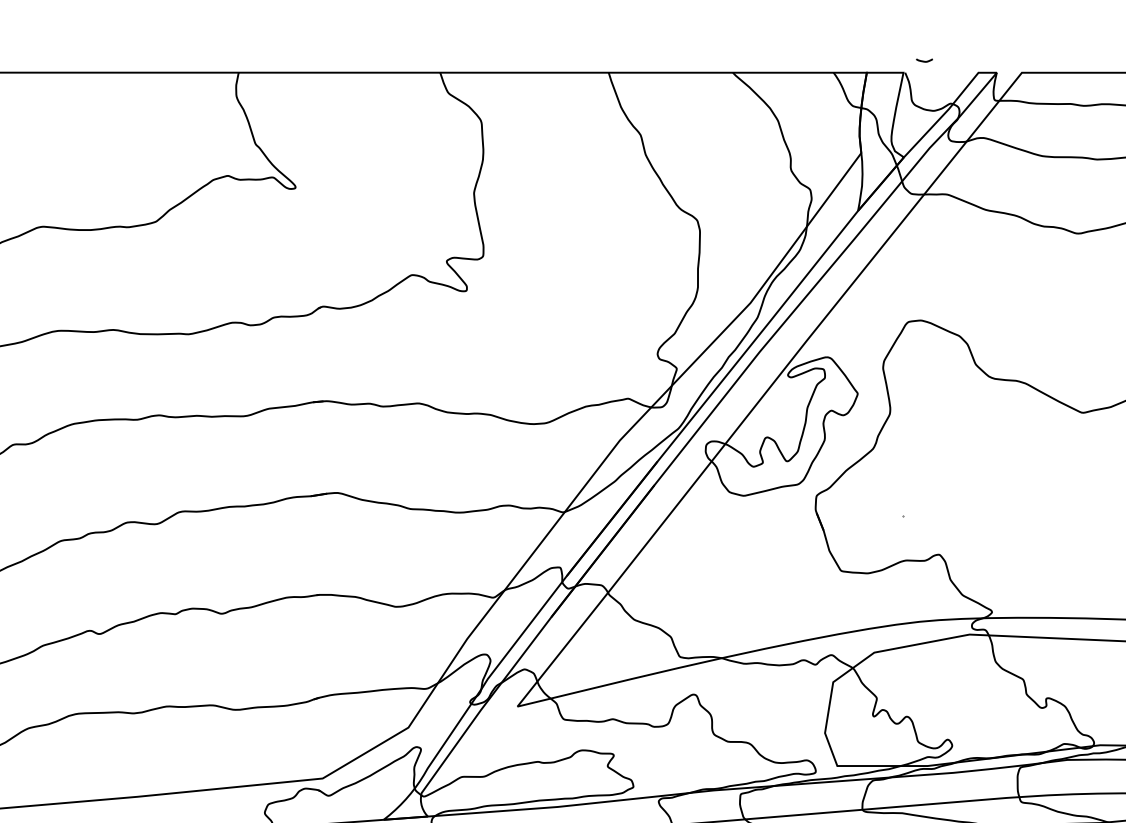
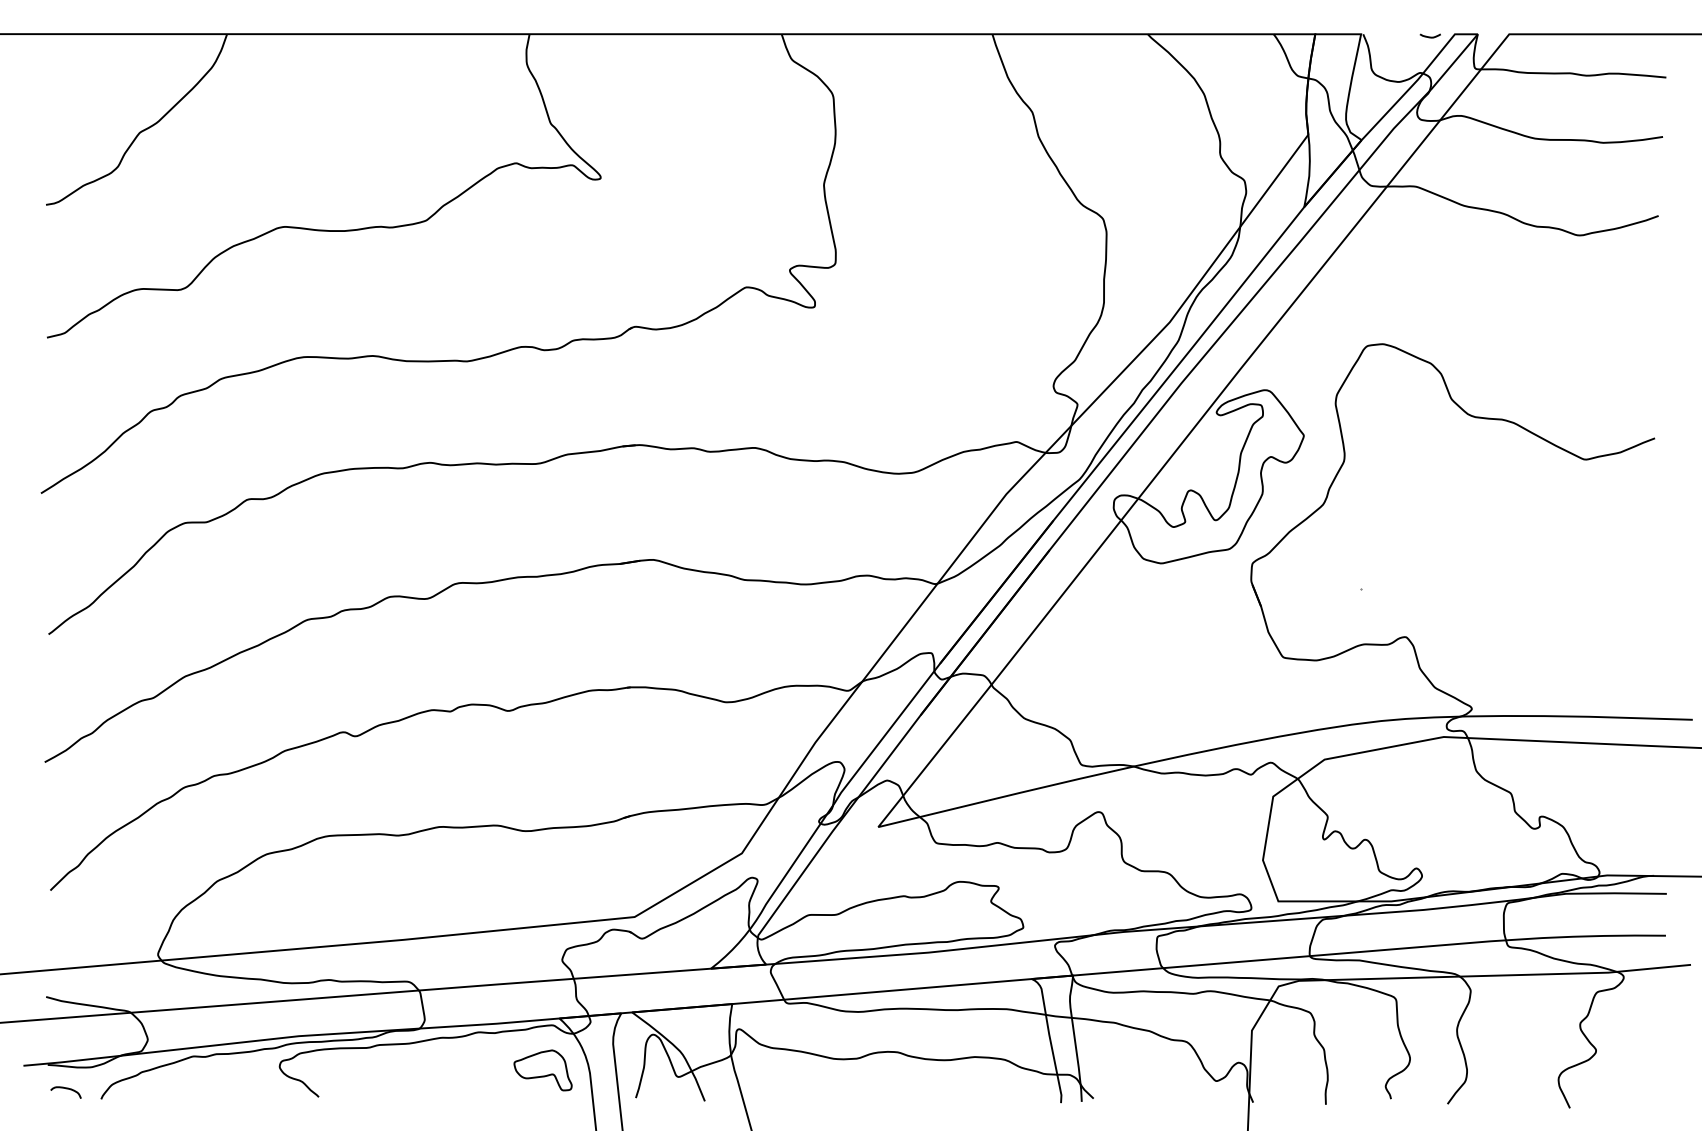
curve: (923, 60) -> (1429, 36), moved

